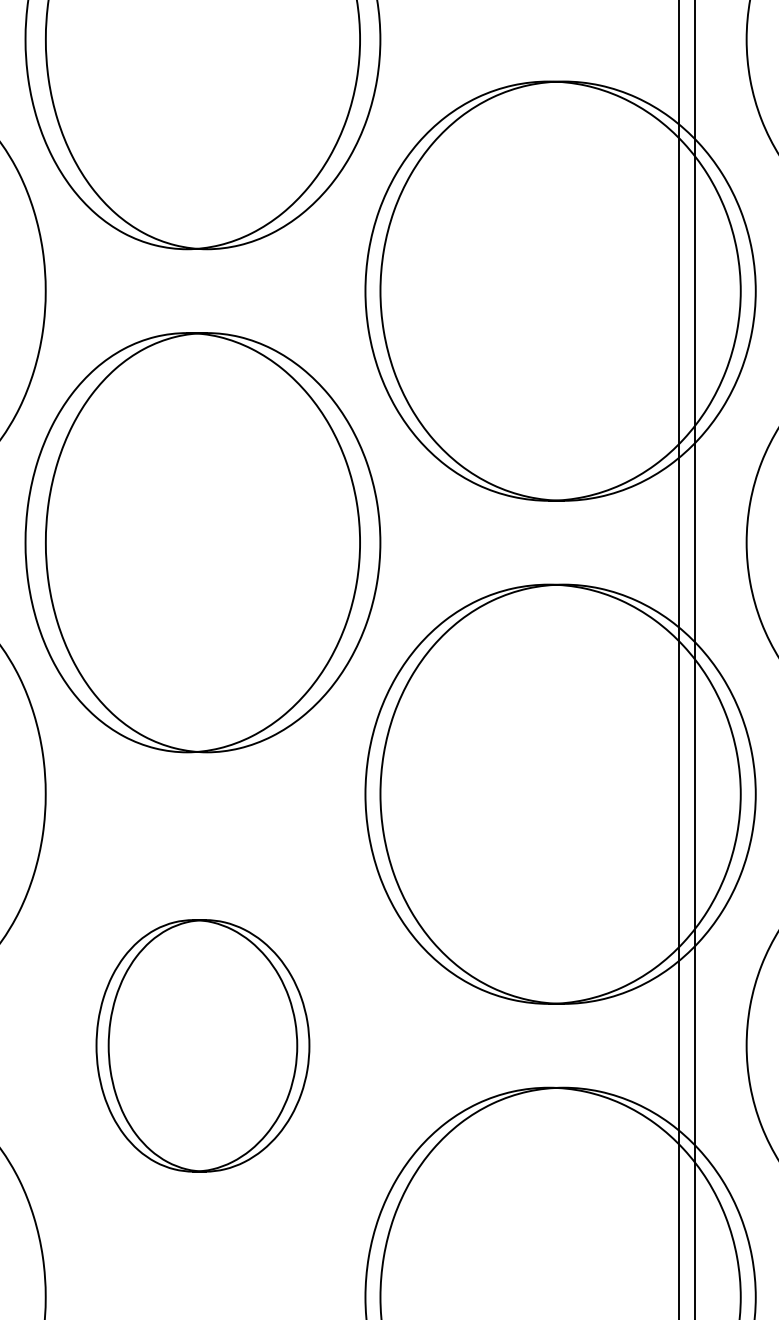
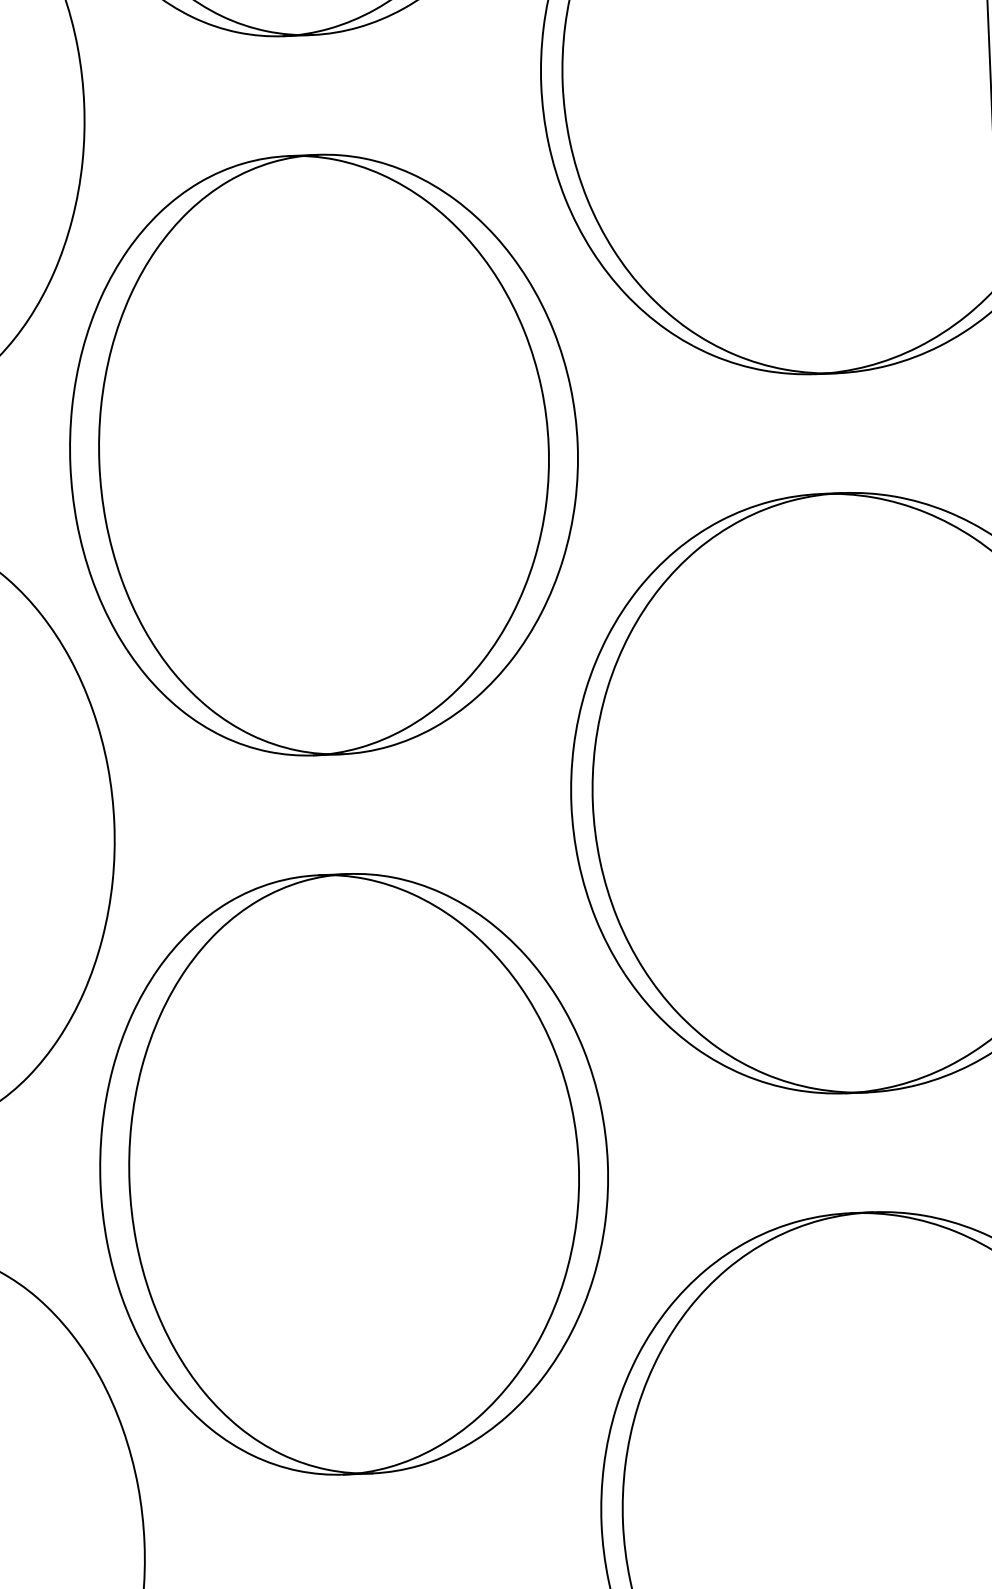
part: (202, 1045) -> (353, 1173), size x1.67

